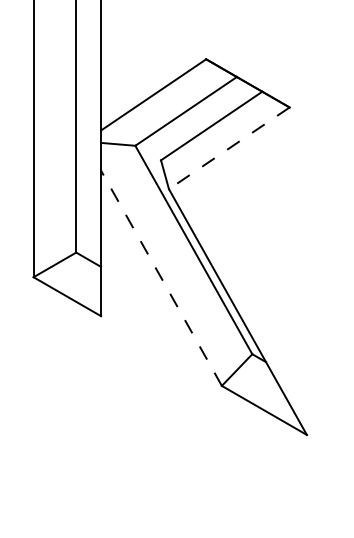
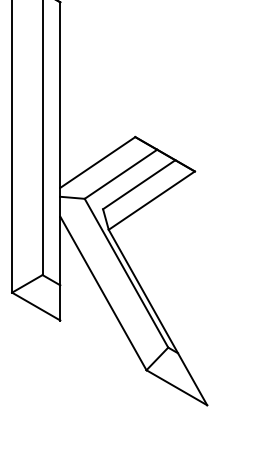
line: (228, 148) -> (151, 200), dashed -> solid
line: (161, 278) -> (103, 293), dashed -> solid

